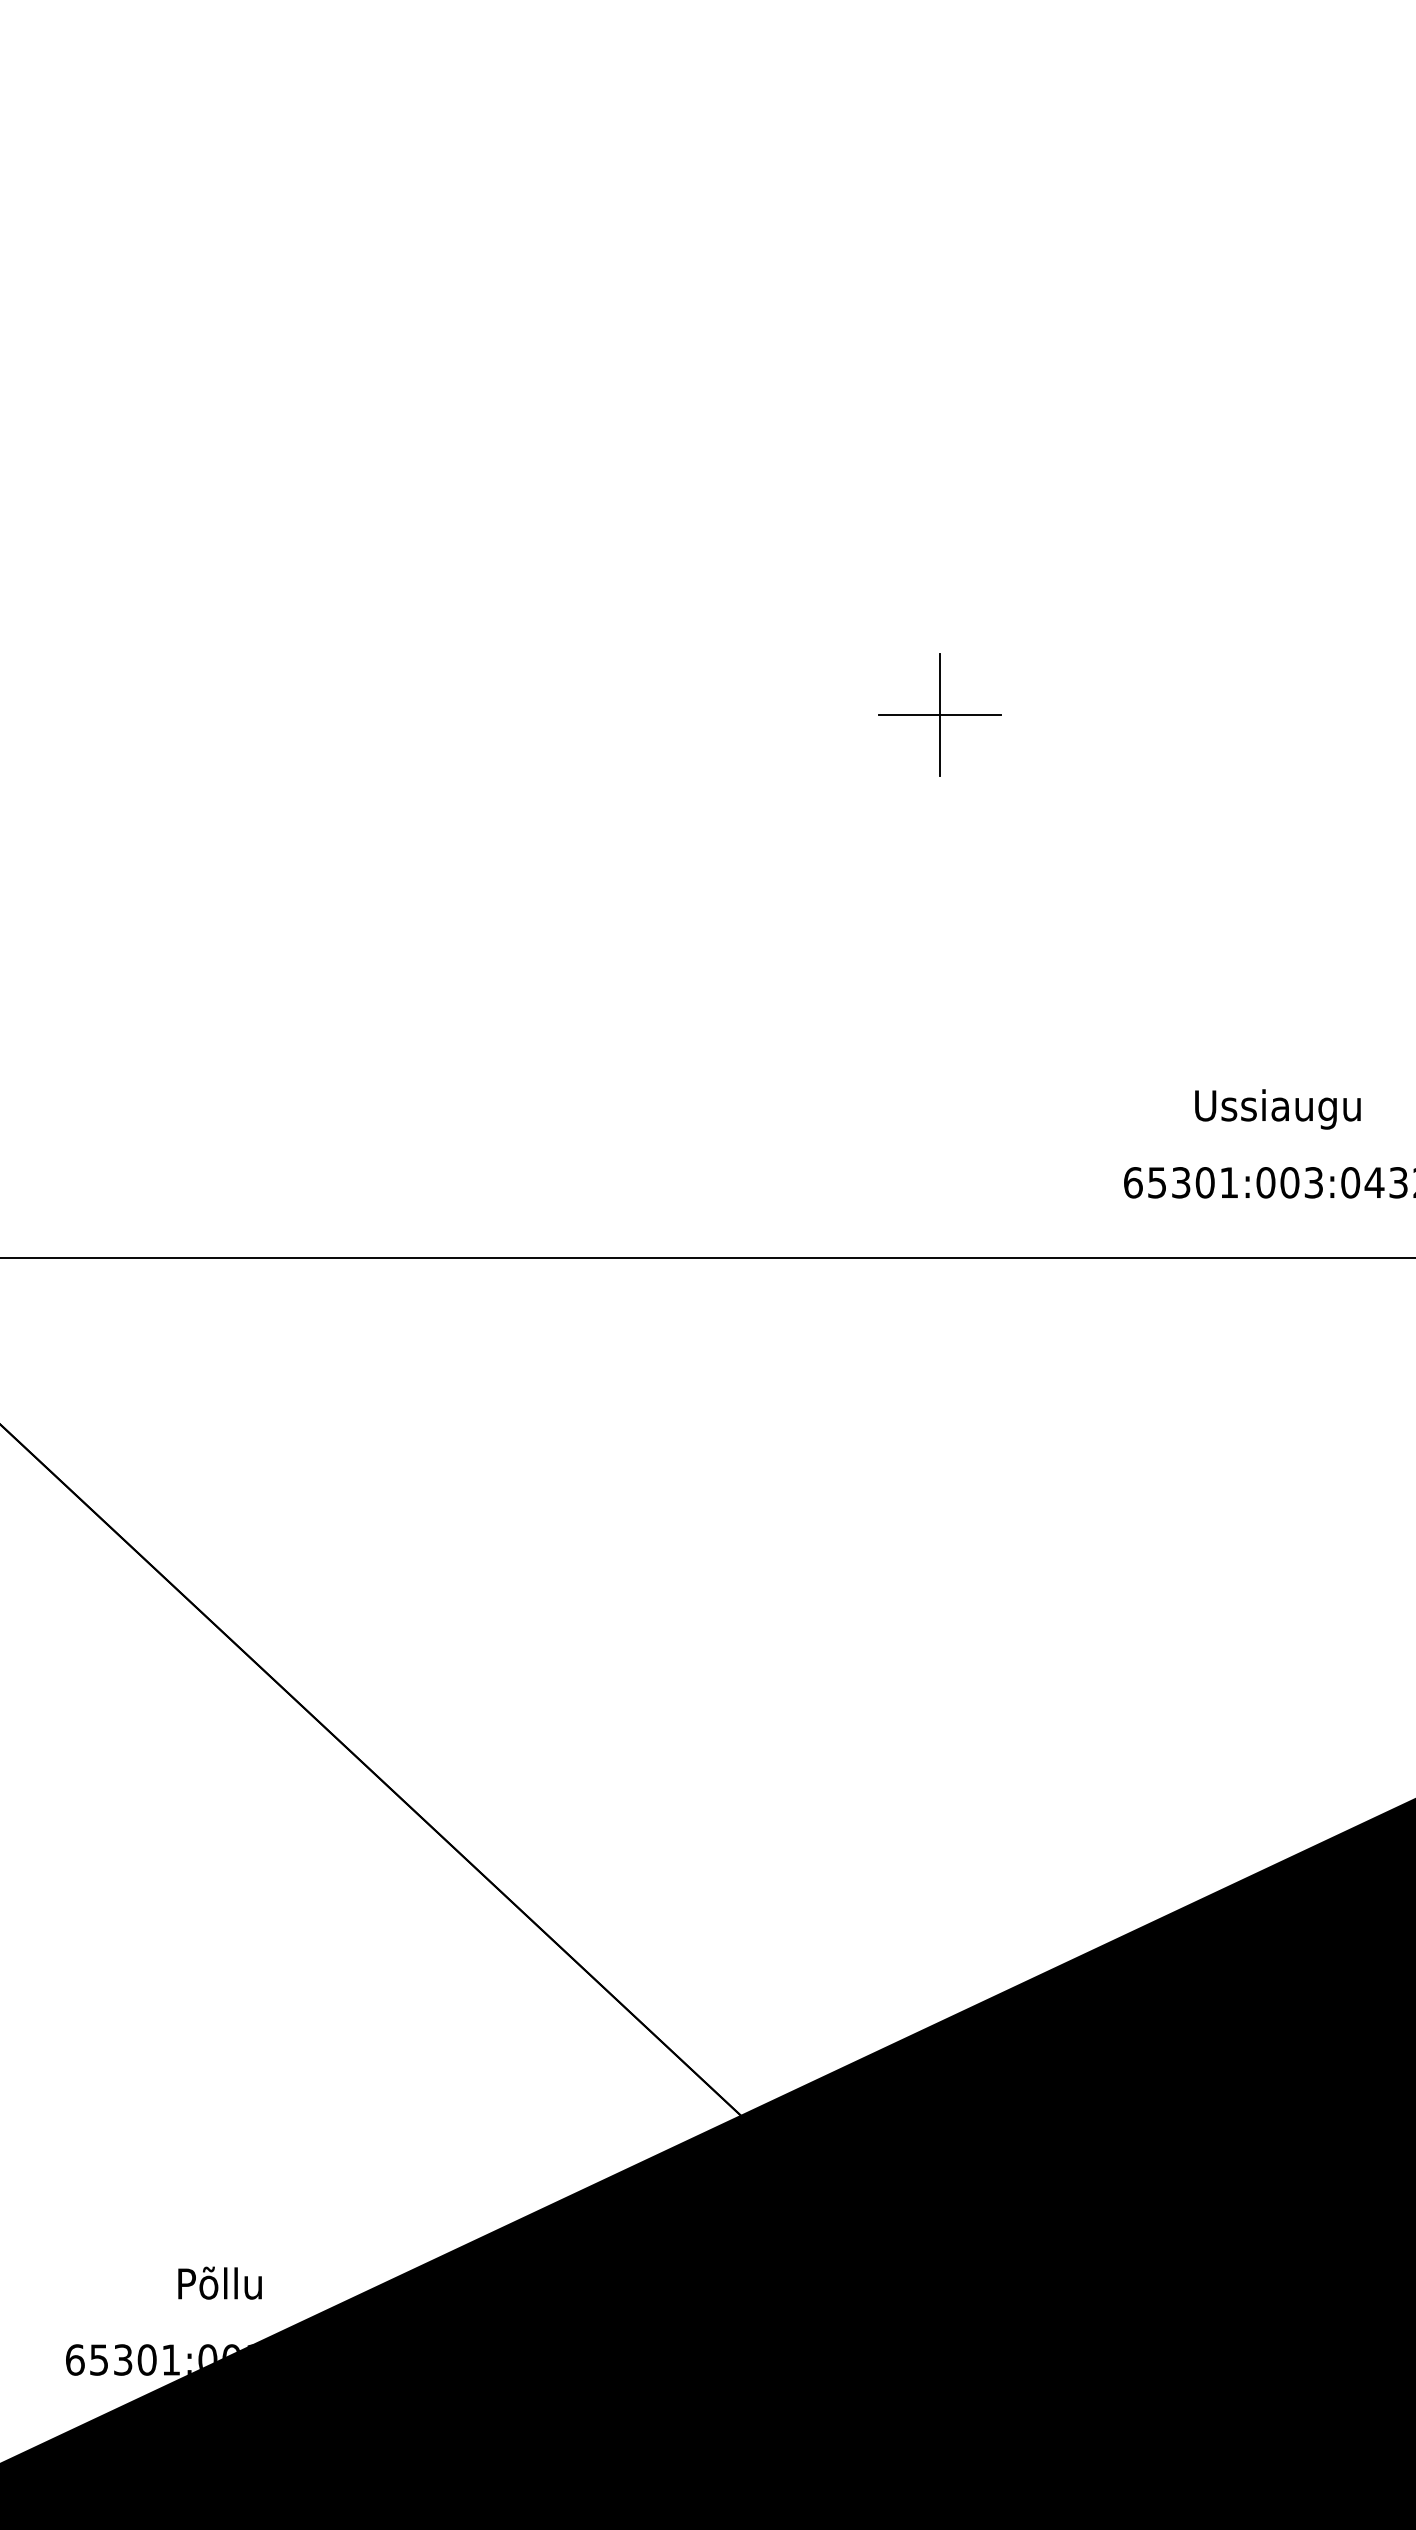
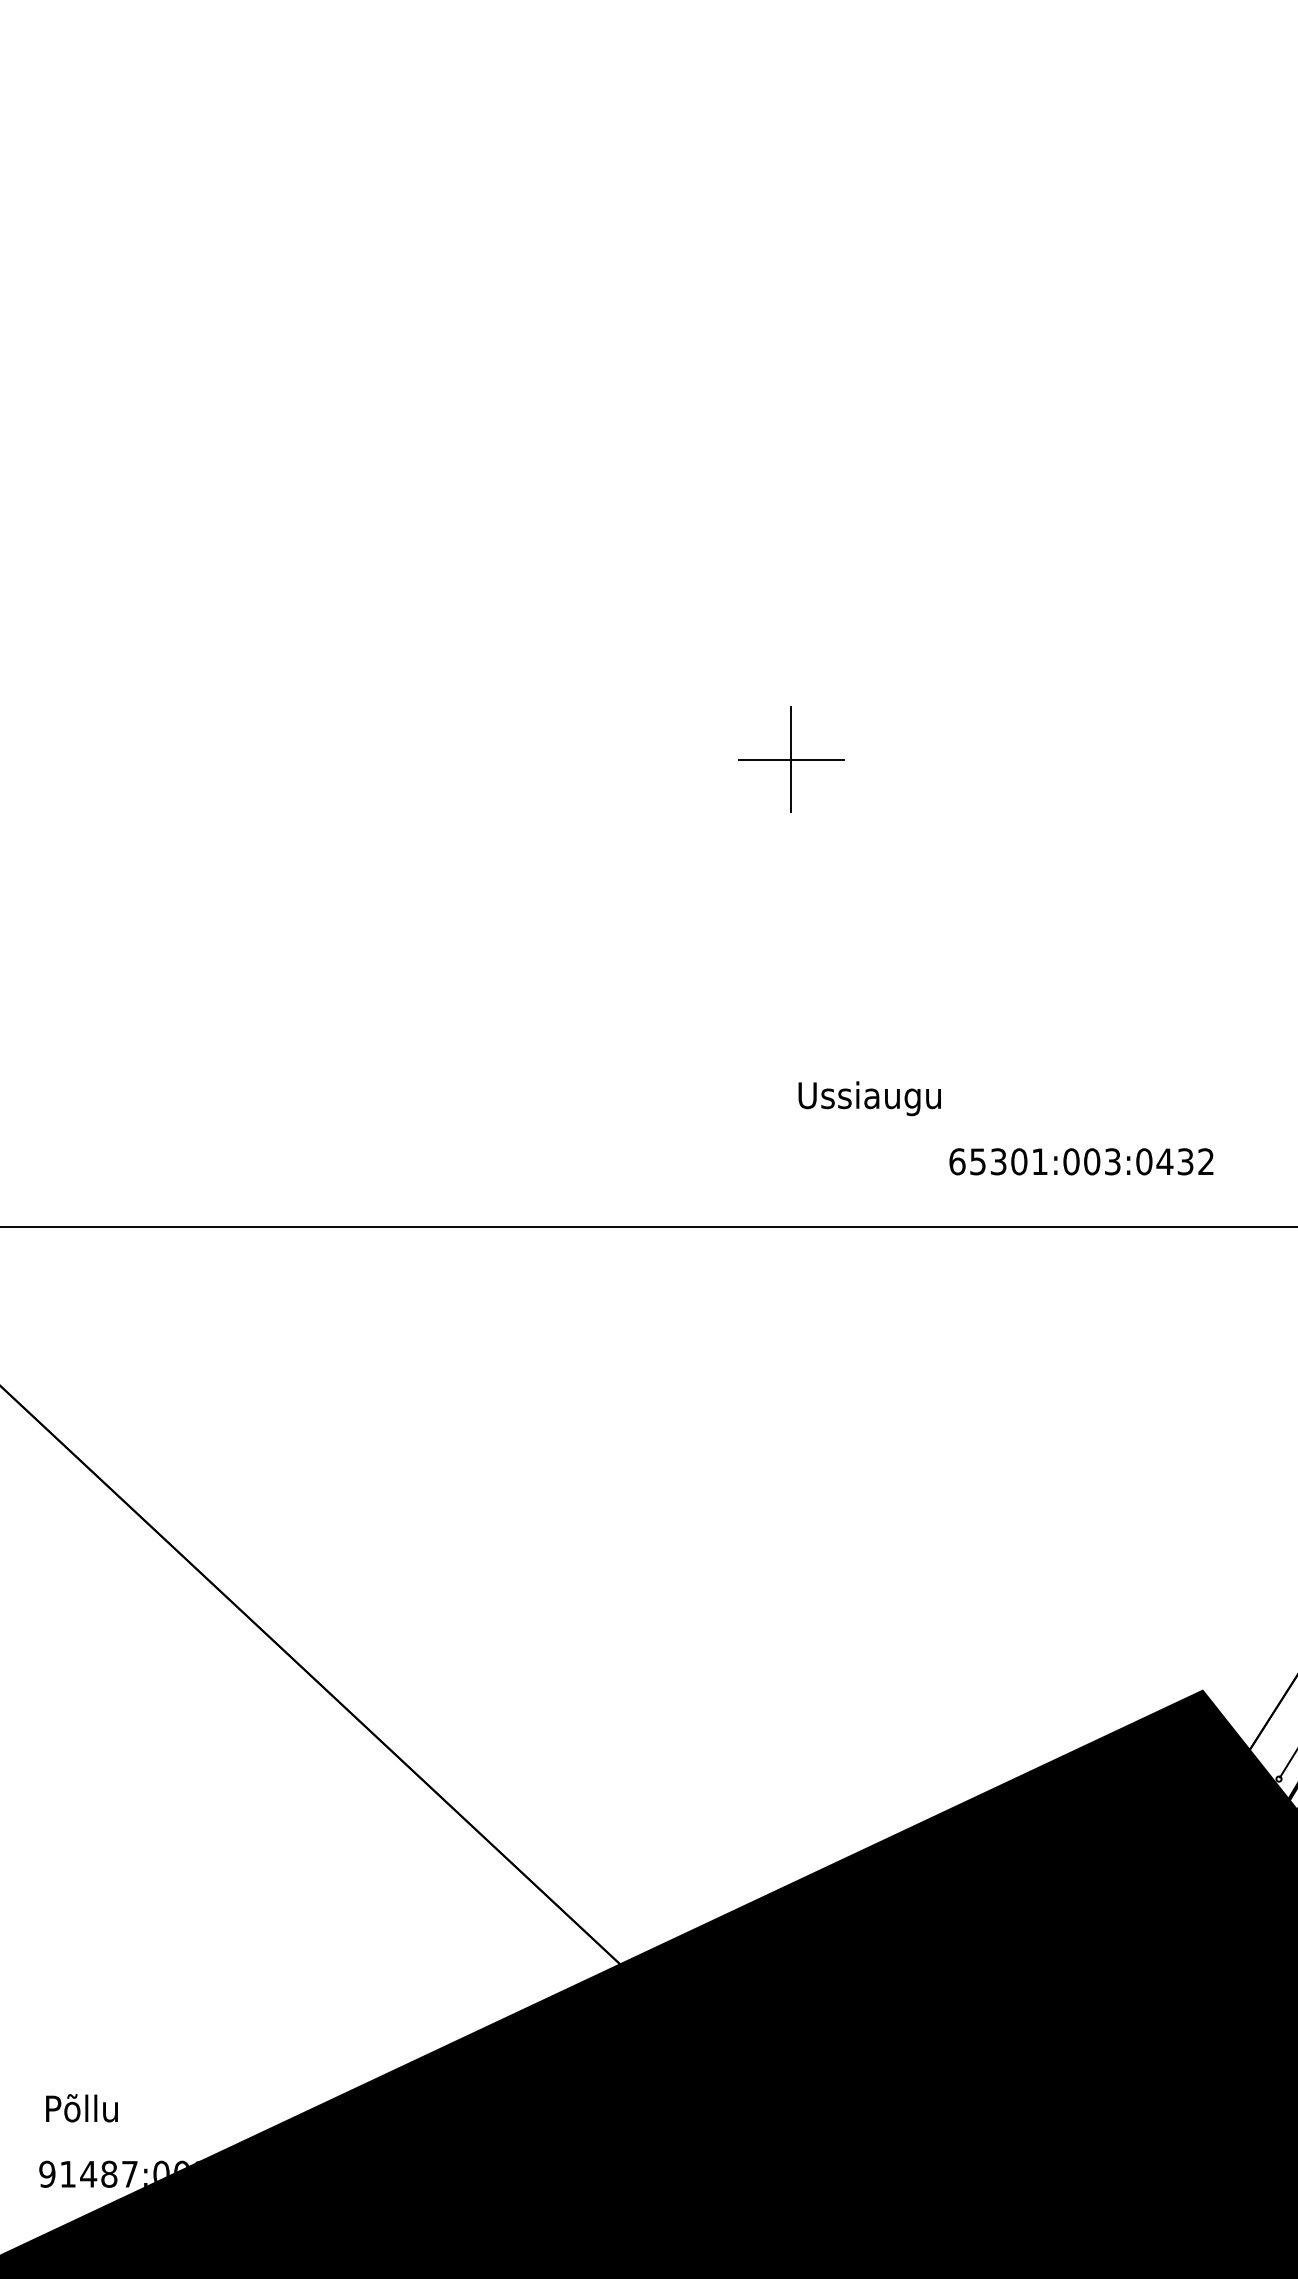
text: (1277, 1109) -> (869, 1098), moved
text: (219, 2283) -> (81, 2108), moved
text: (122, 2359) -> (88, 2173), 65301:003:0788 -> 91487:003:0788

